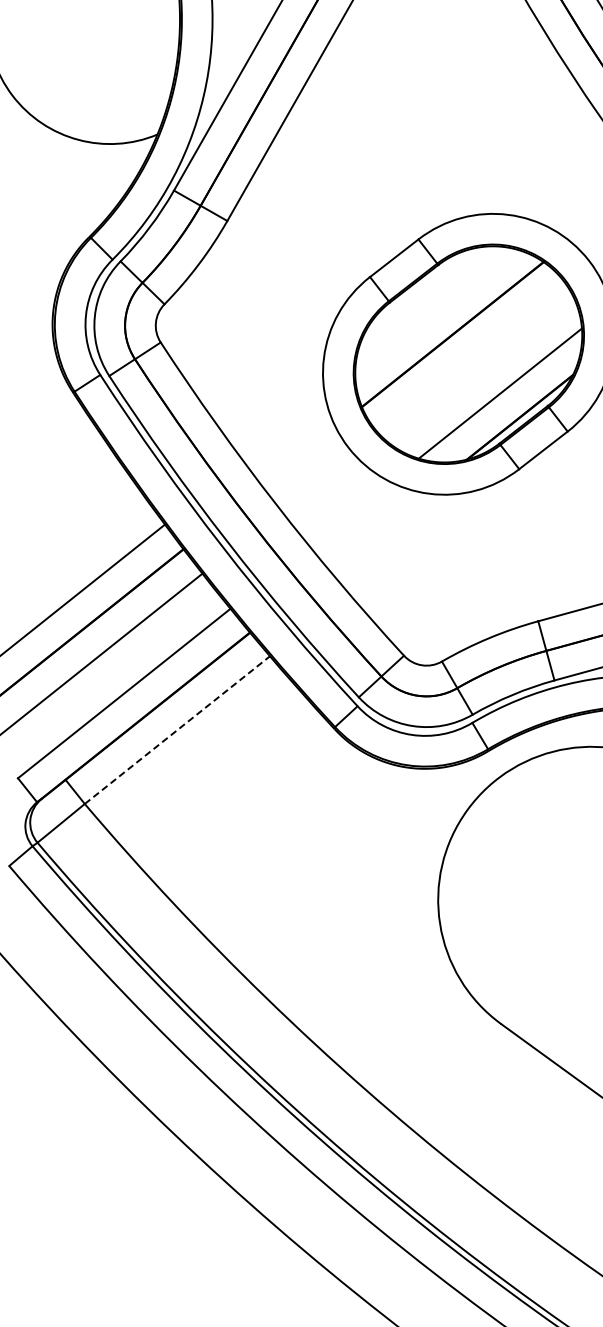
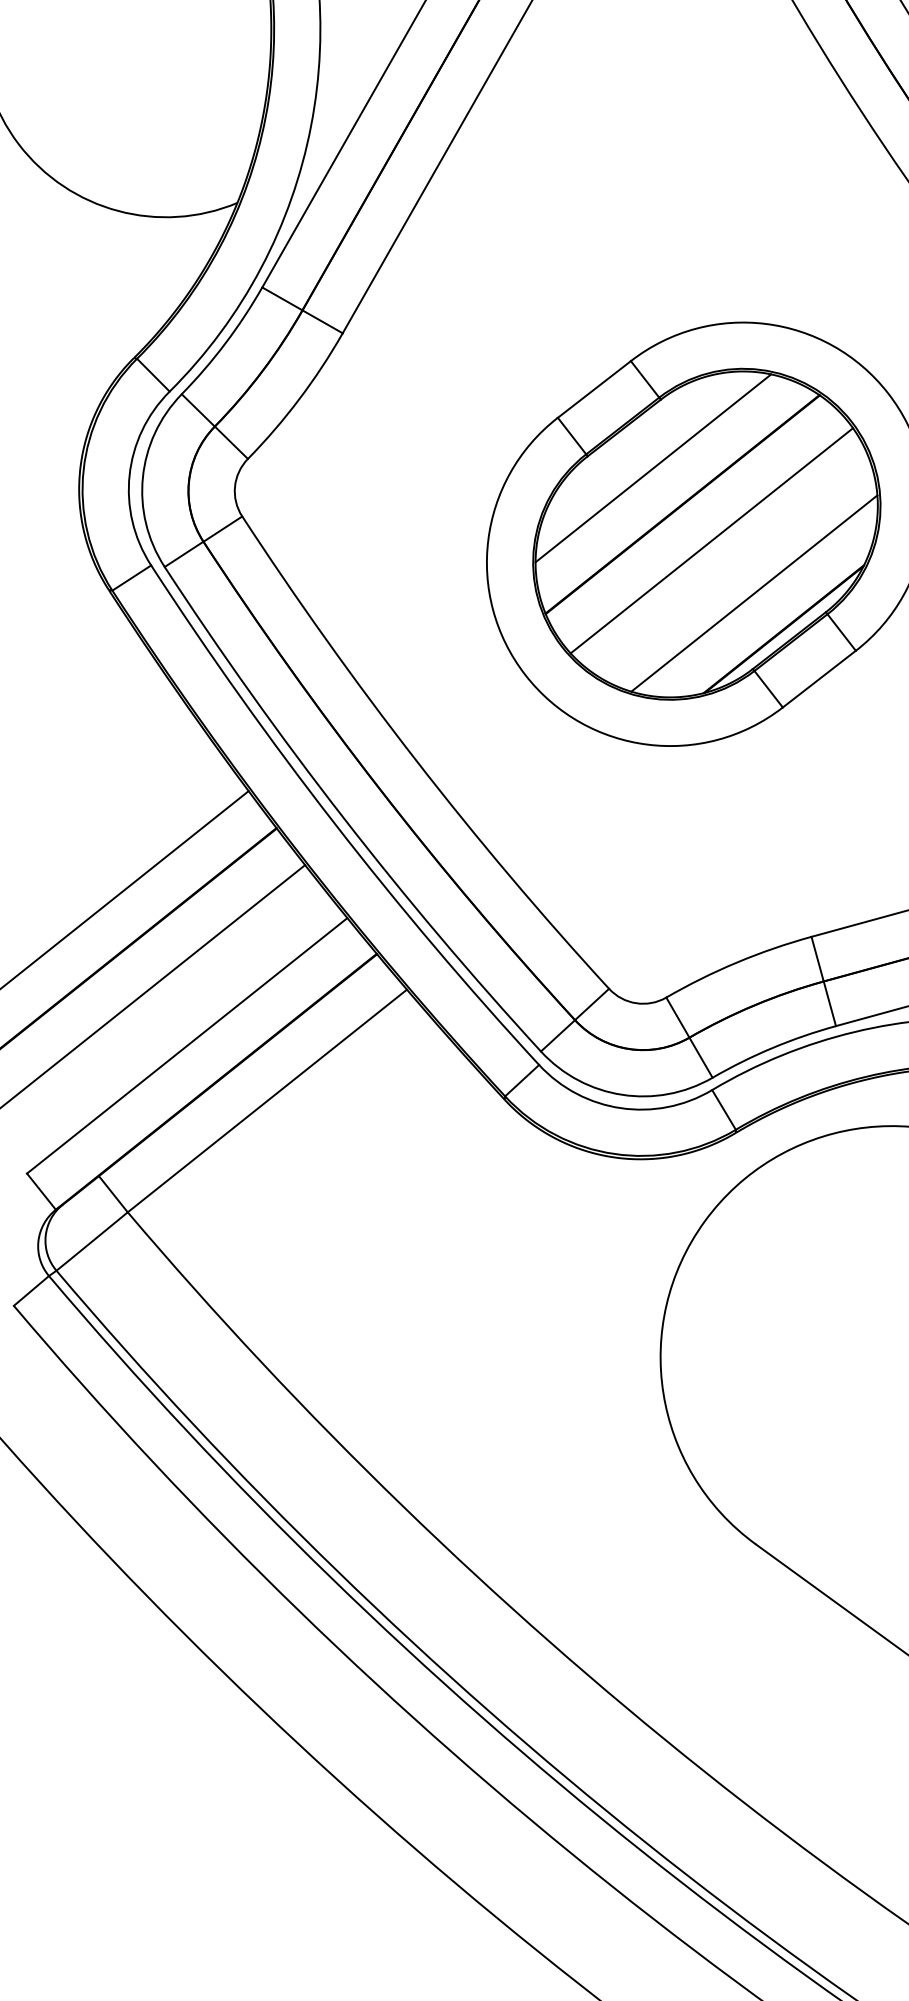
line: (433, 310) -> (653, 468), added
line: (471, 358) -> (710, 540), added
line: (177, 729) -> (267, 1100), dashed -> solid

